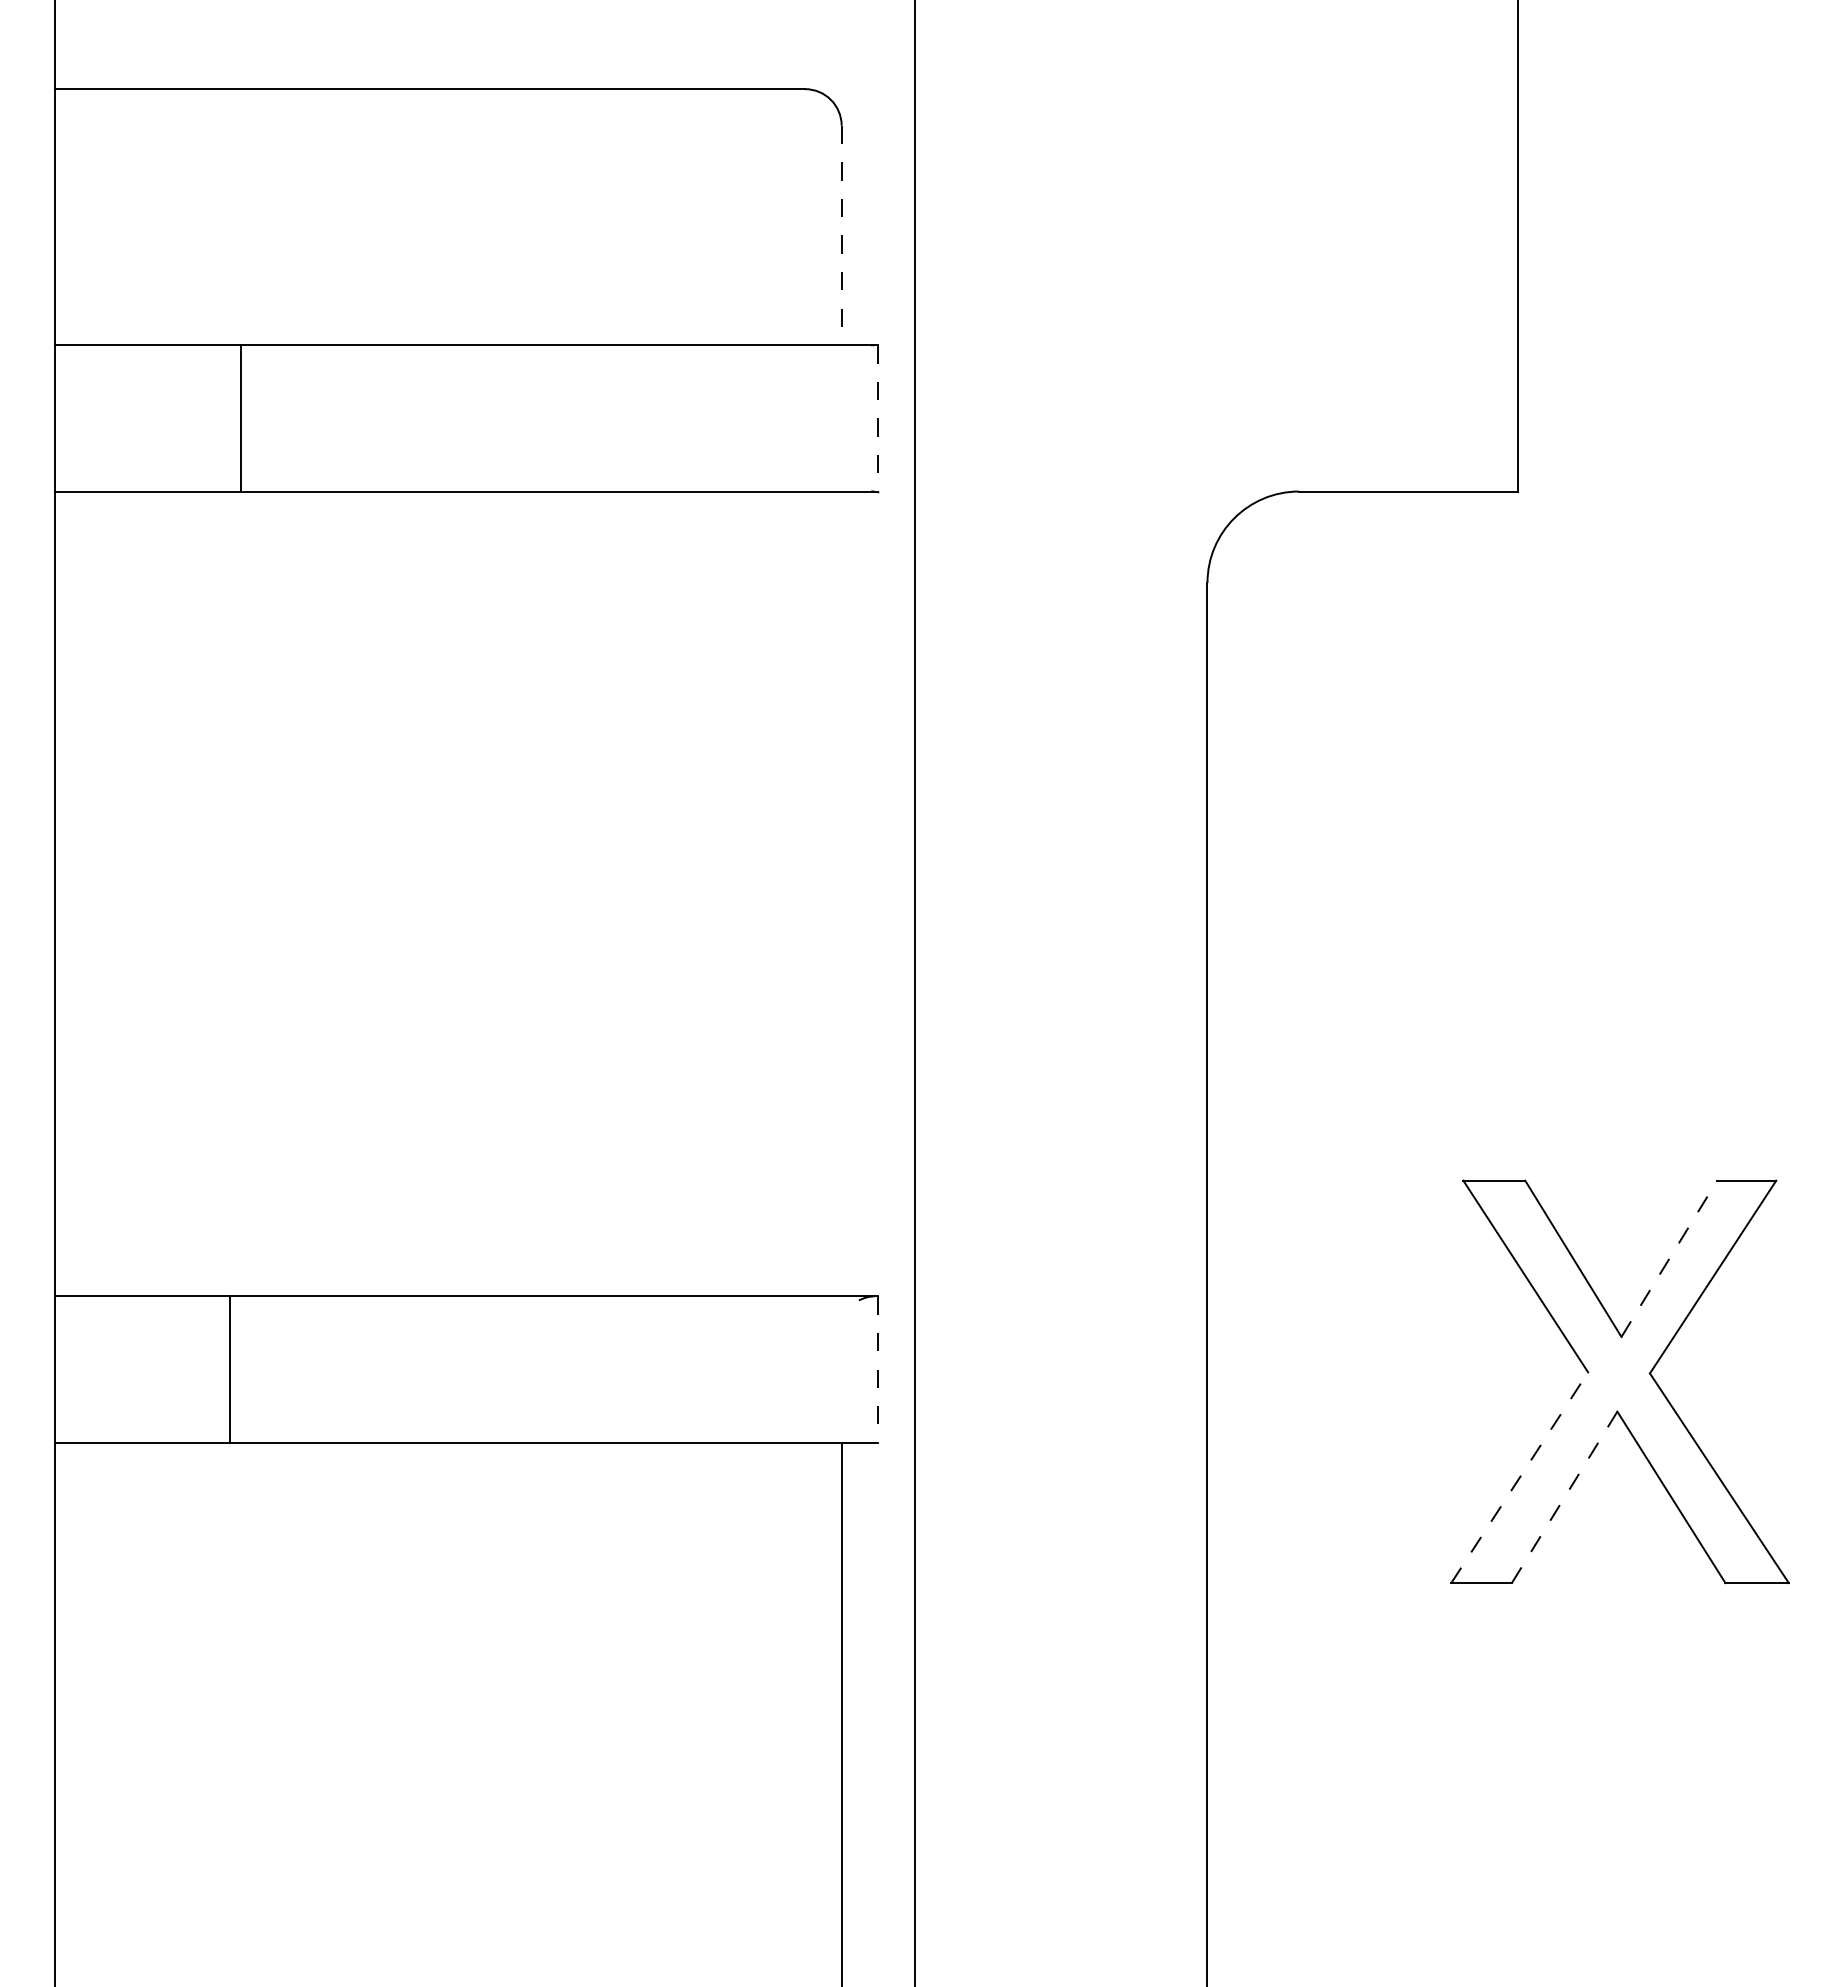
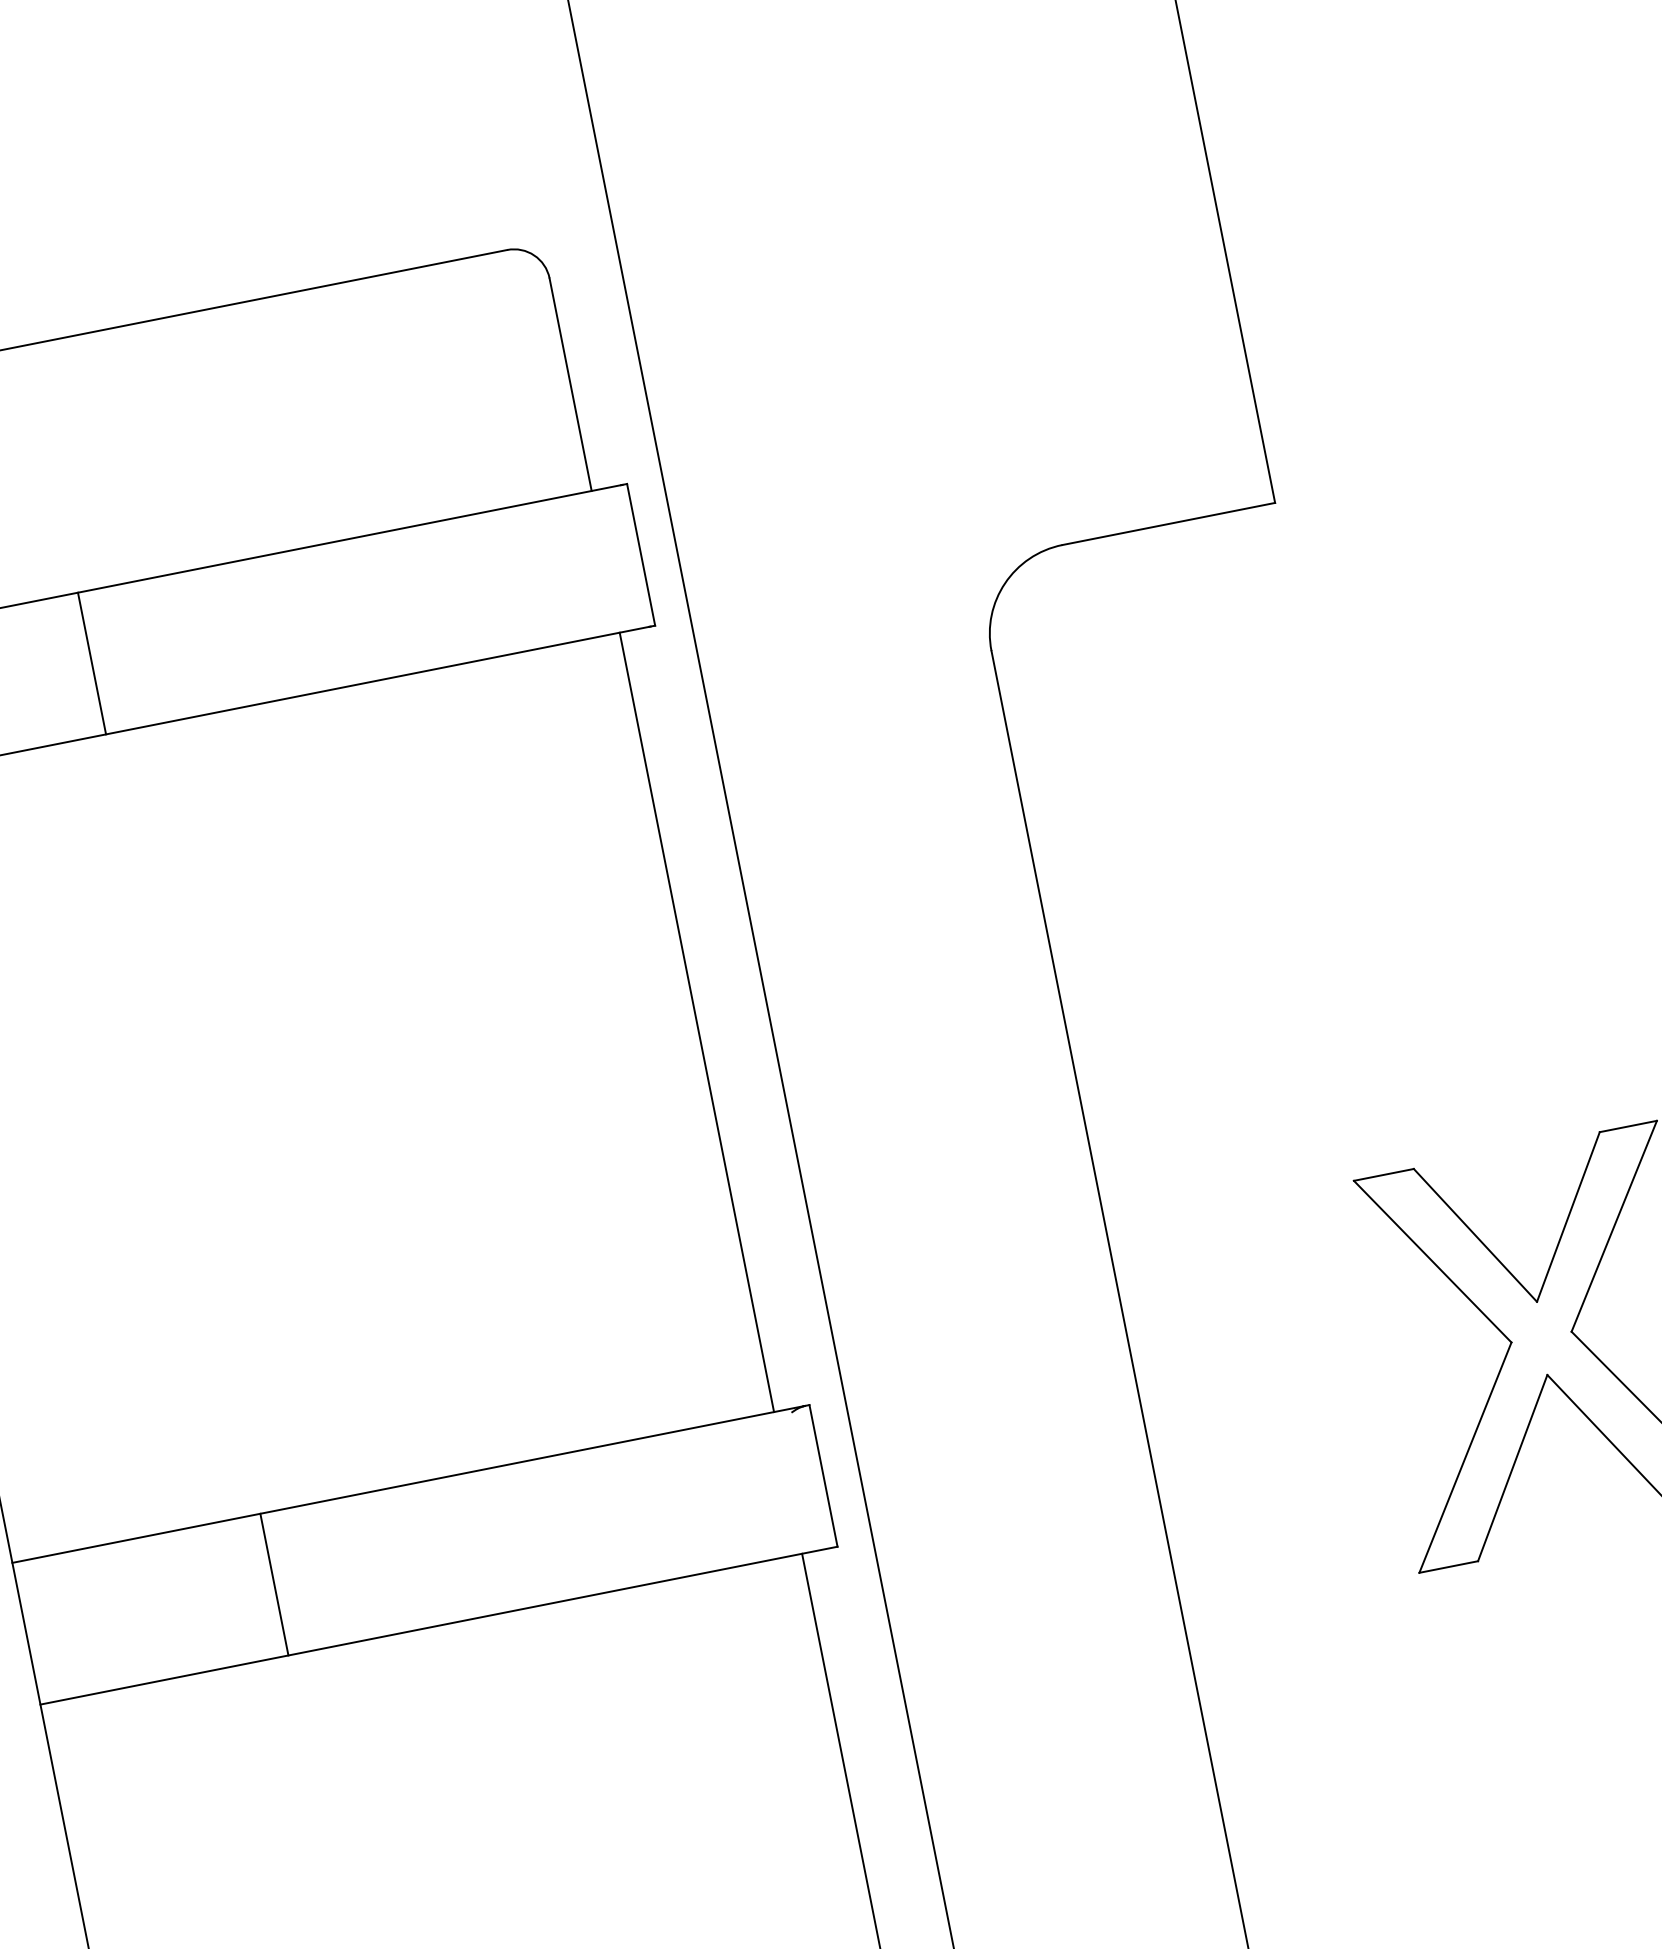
line: (841, 235) -> (570, 384), dashed -> solid
line: (241, 418) -> (92, 663), moved
line: (878, 418) -> (641, 554), dashed -> solid
line: (841, 893) -> (696, 1021), added
line: (1669, 1258) -> (1568, 1216), dashed -> solid
line: (230, 1369) -> (274, 1584), moved
line: (878, 1370) -> (823, 1476), dashed -> solid
line: (1519, 1477) -> (1465, 1457), dashed -> solid
line: (1564, 1497) -> (1512, 1468), dashed -> solid

